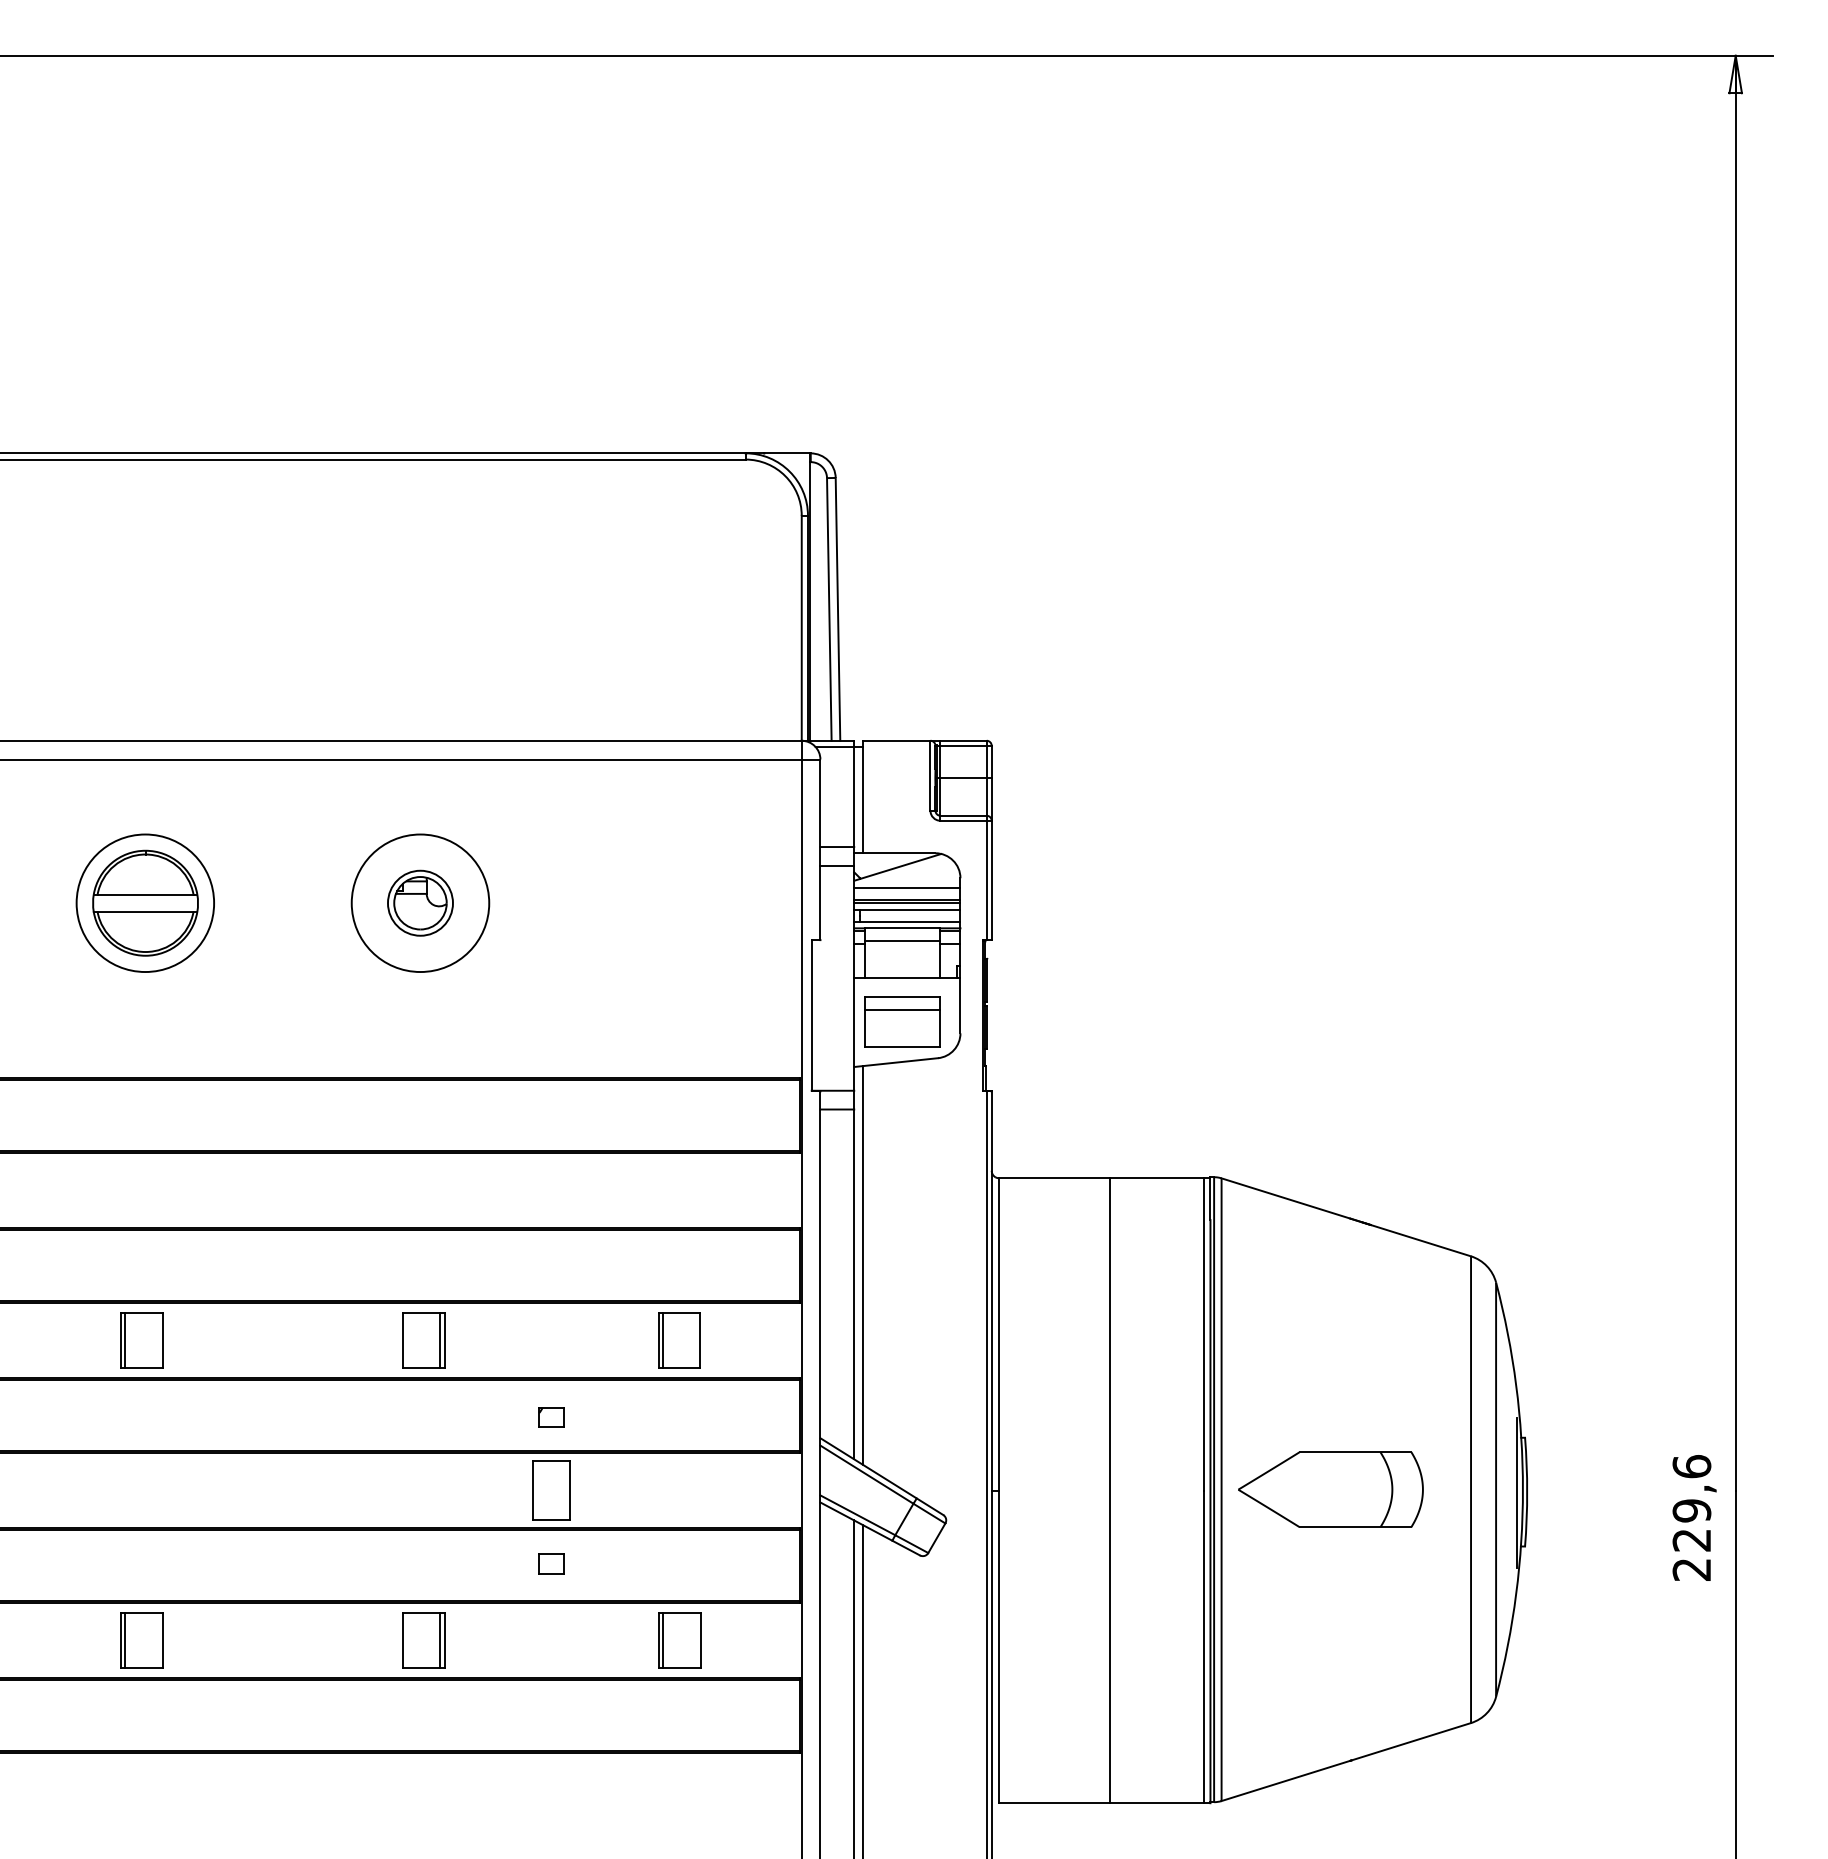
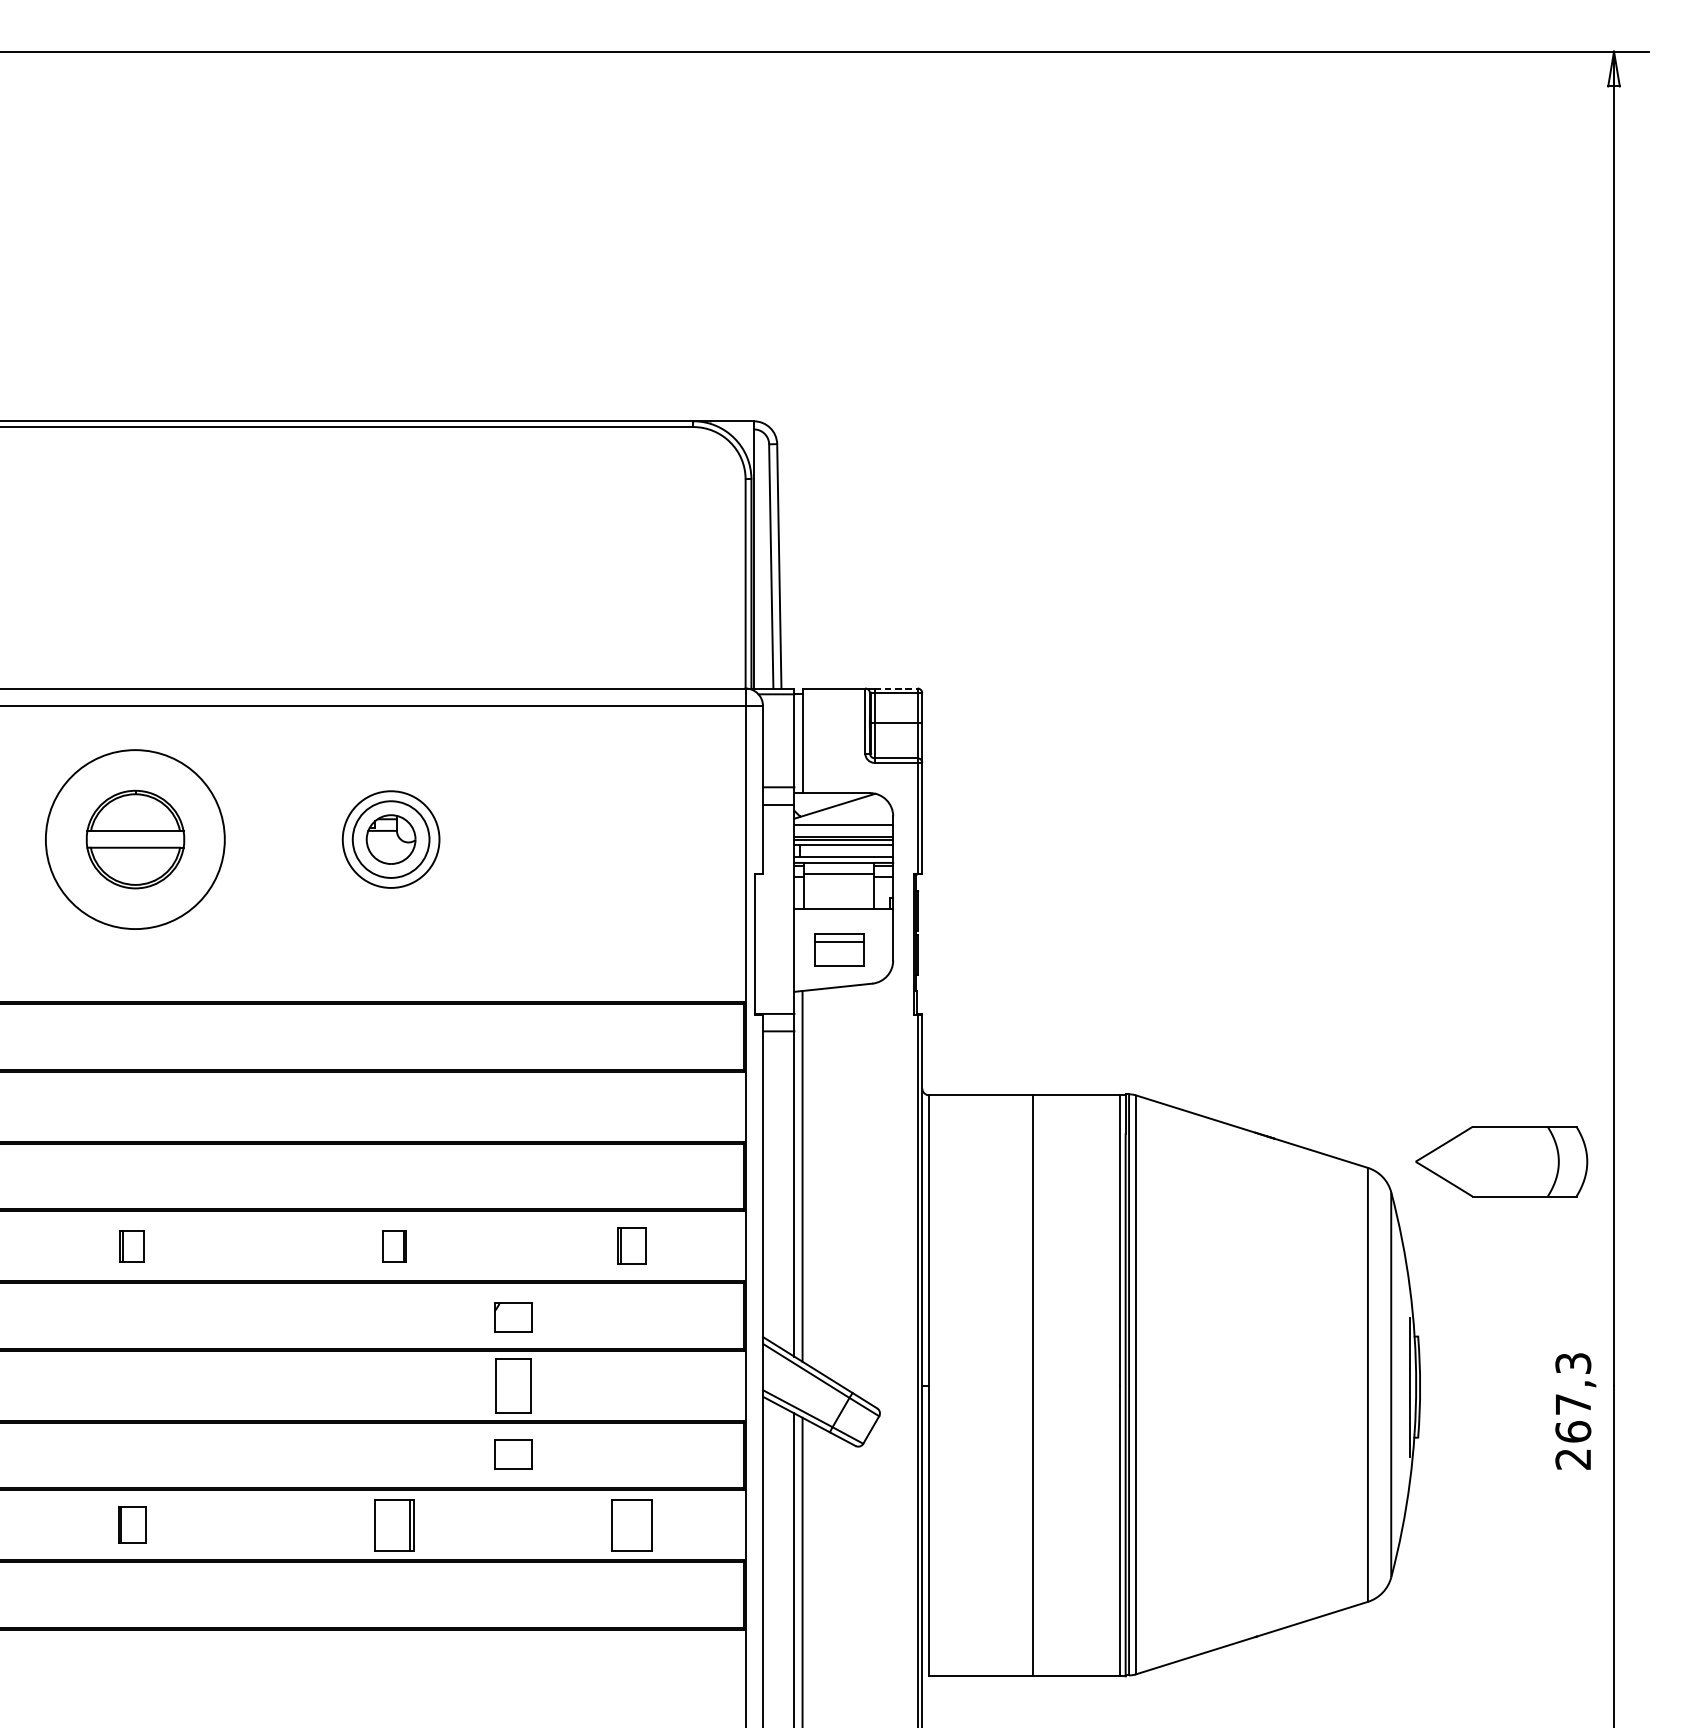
line: (964, 740) -> (896, 688), solid -> dashed
circle: (420, 902) -> (391, 838), size x1.6
circle: (145, 903) -> (135, 839), size x1.4
circle: (420, 903) -> (391, 839), size x0.6
part: (902, 1021) -> (839, 949), size x0.7
part: (141, 1340) -> (131, 1246), size x0.6
part: (423, 1340) -> (393, 1246), size x0.6
part: (679, 1340) -> (631, 1246), size x0.7
part: (551, 1417) -> (512, 1317), size x1.6
part: (1330, 1489) -> (1501, 1161), moved
text: (1691, 1503) -> (1572, 1397), 229,6 -> 267,3
part: (551, 1563) -> (512, 1453), size x1.6
part: (141, 1640) -> (131, 1525), size x0.7
line: (662, 1640) -> (616, 1525), removed

